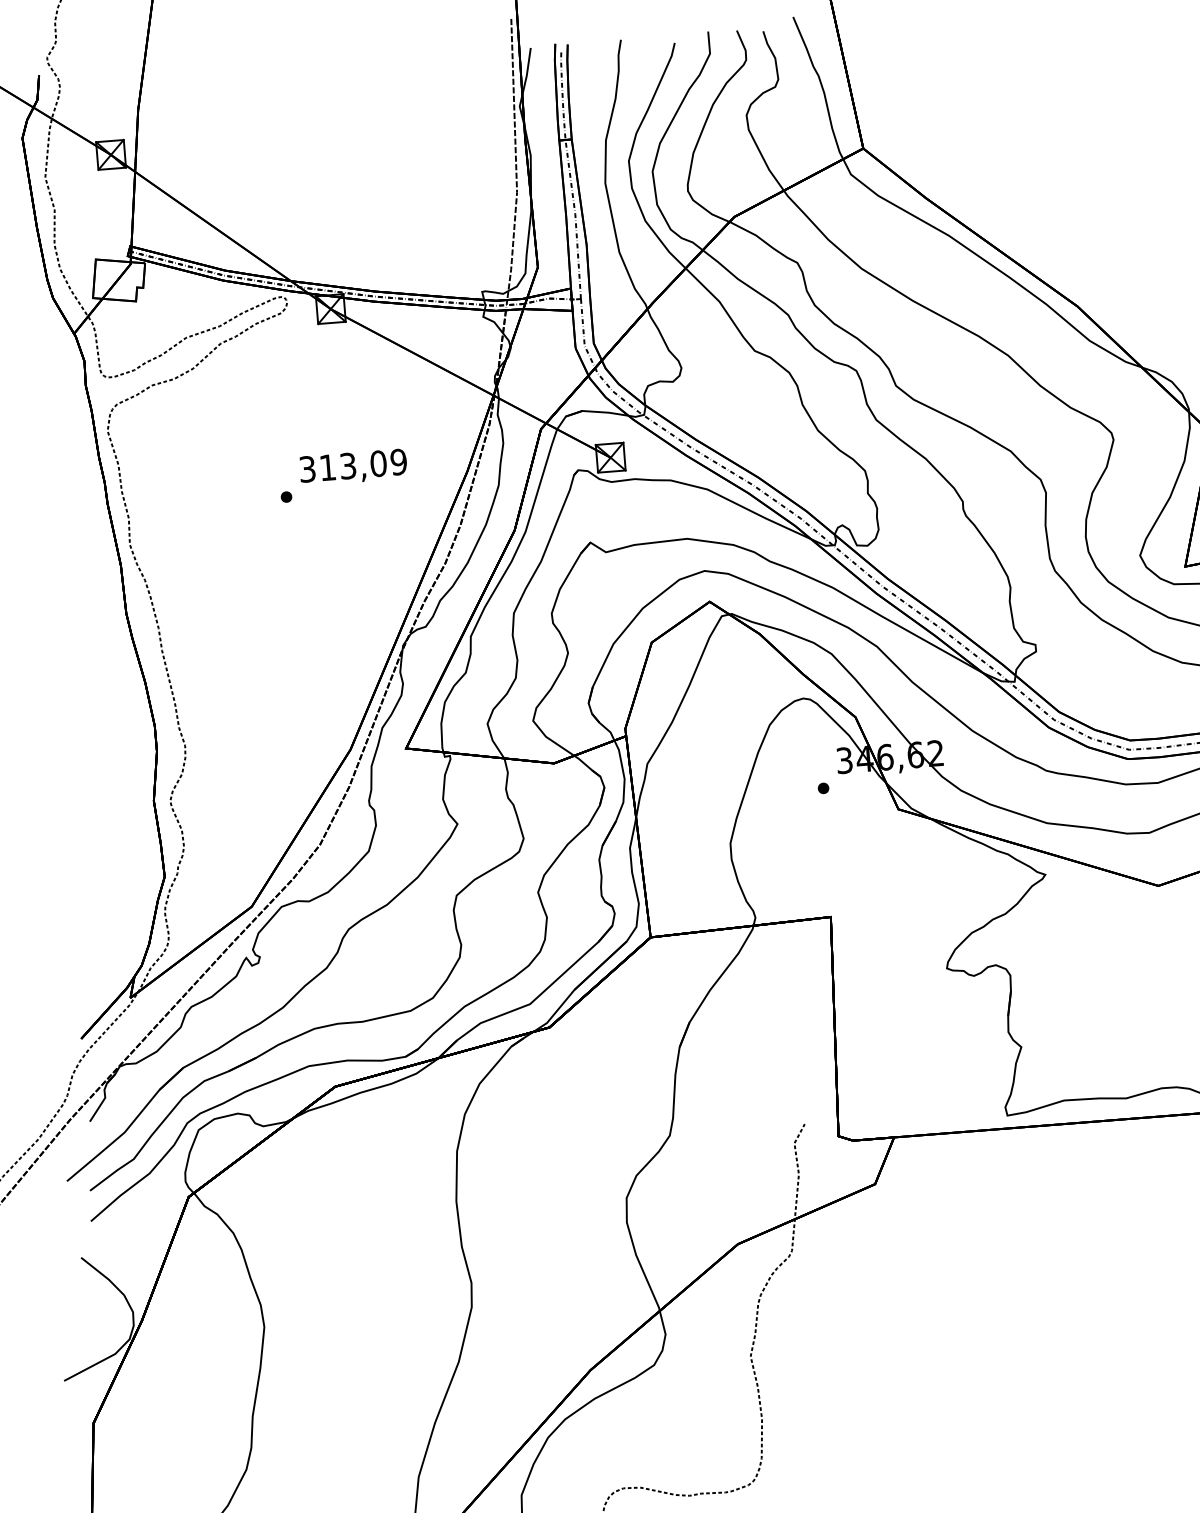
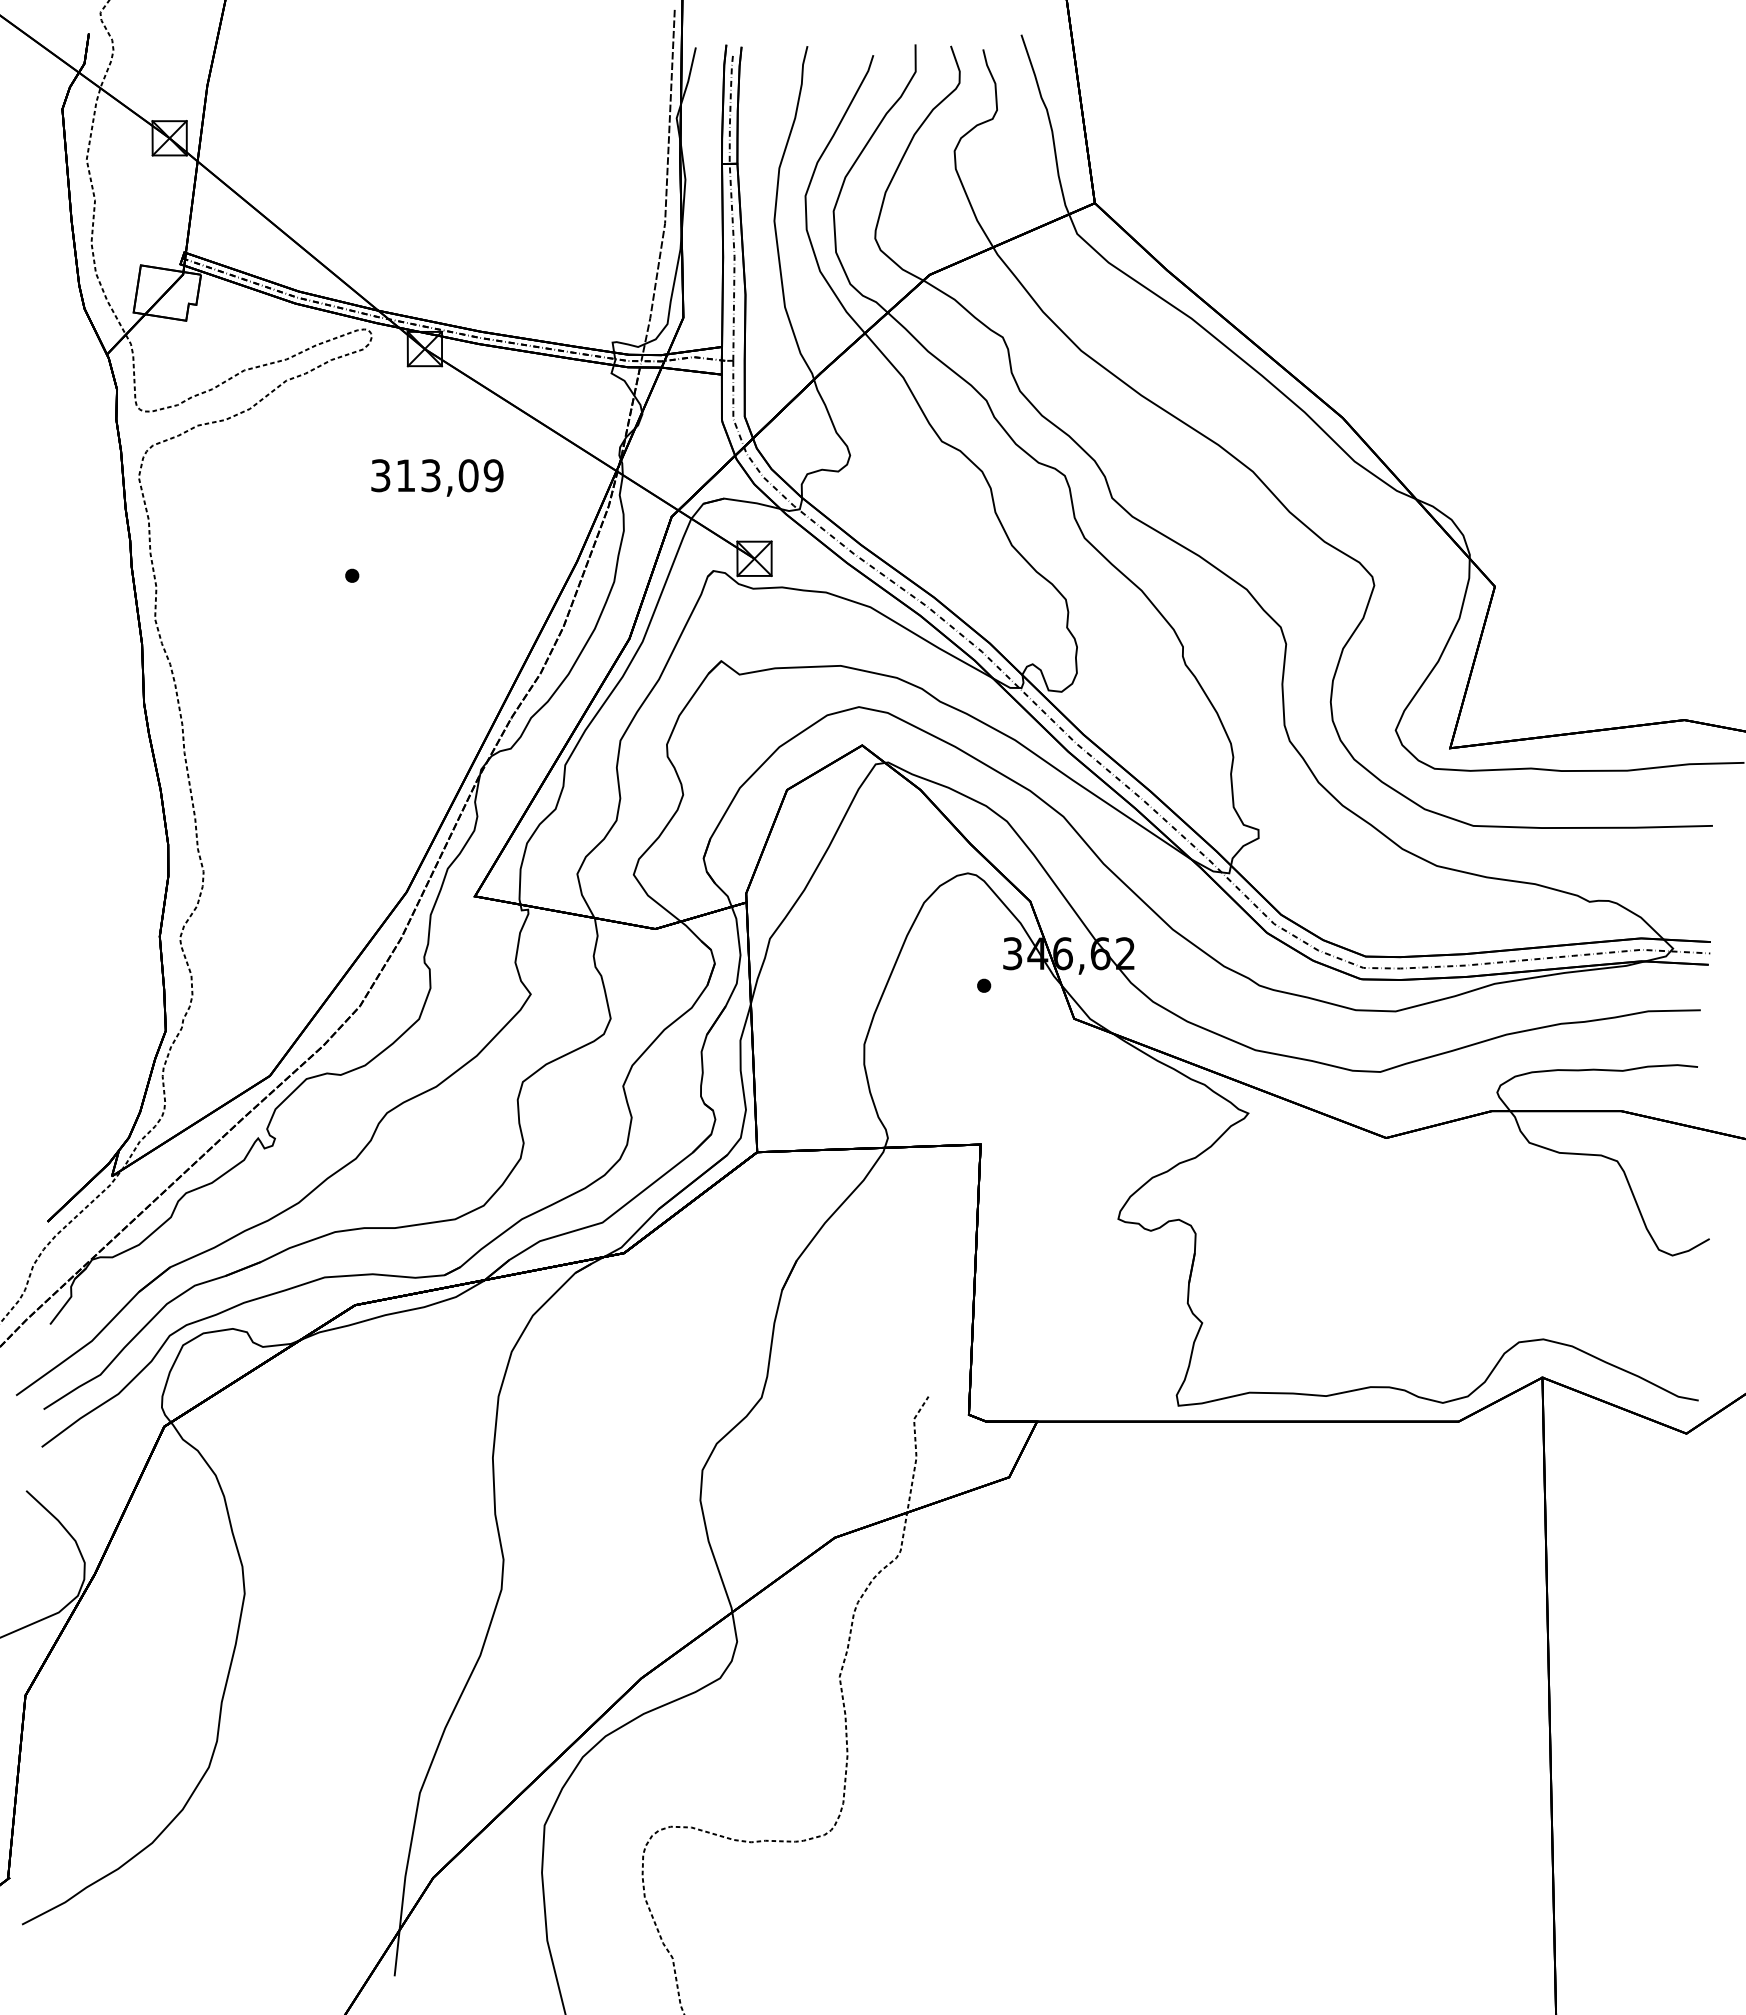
text: (353, 467) -> (437, 477), moved

